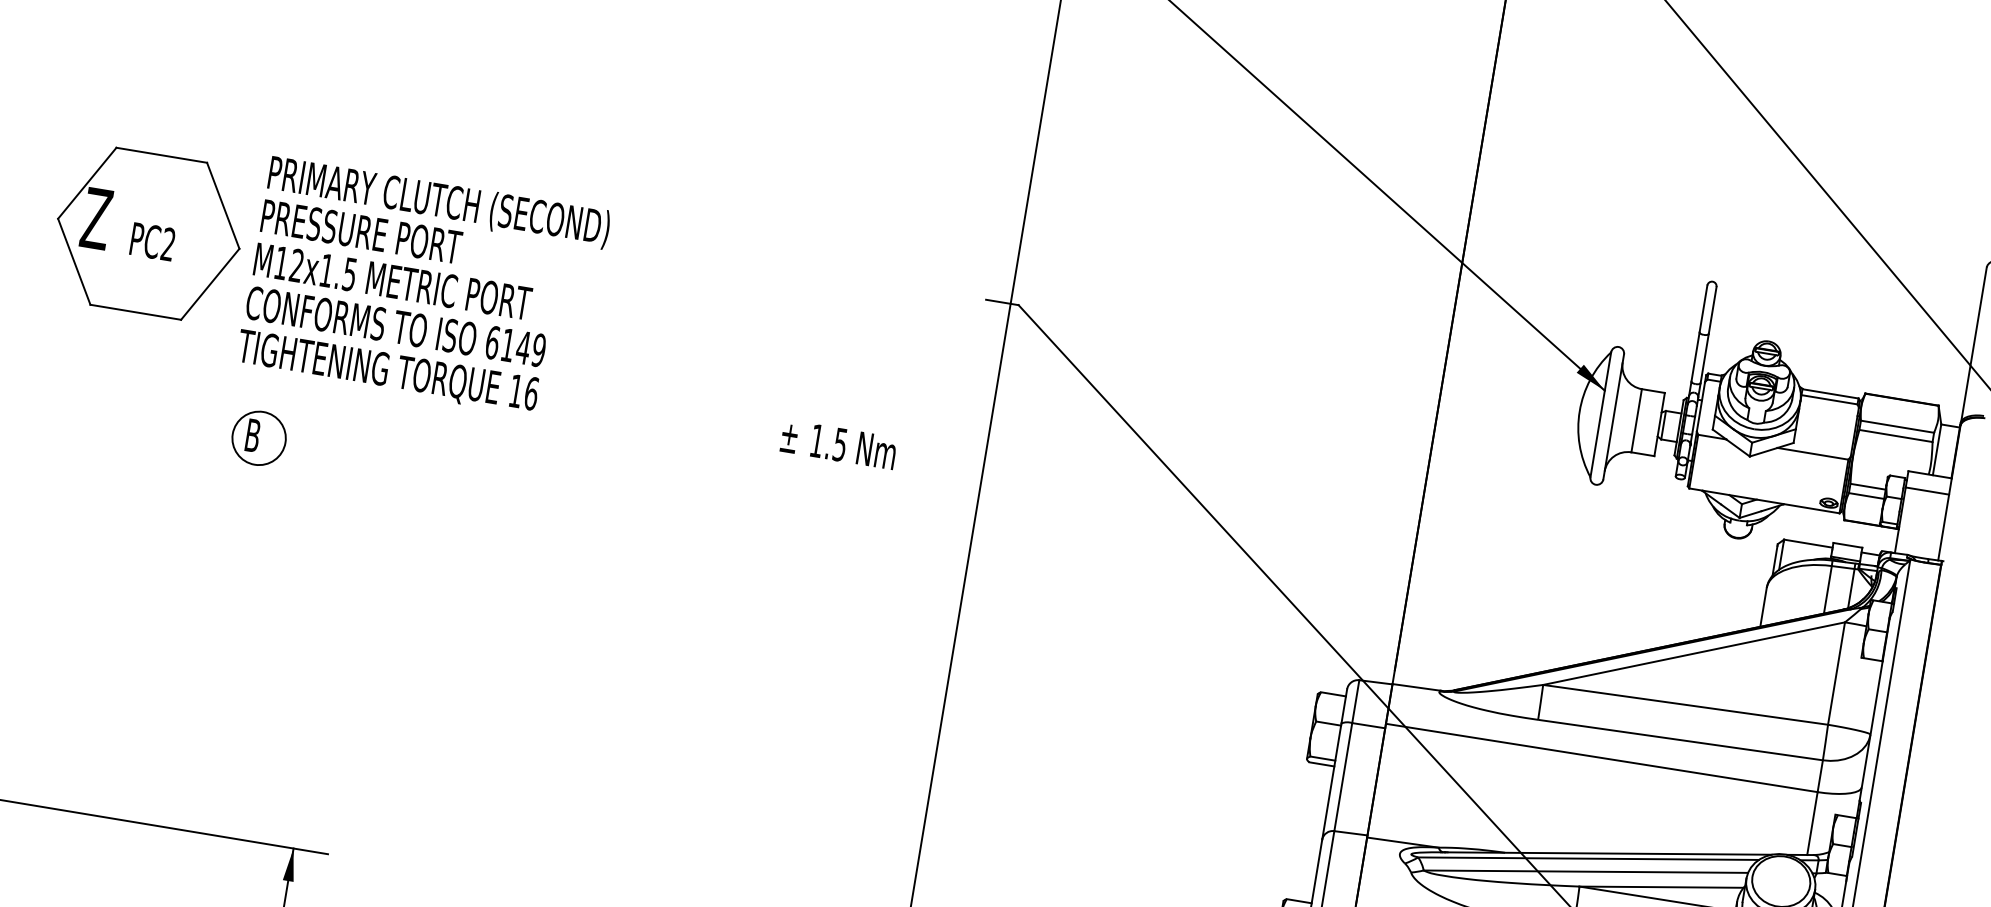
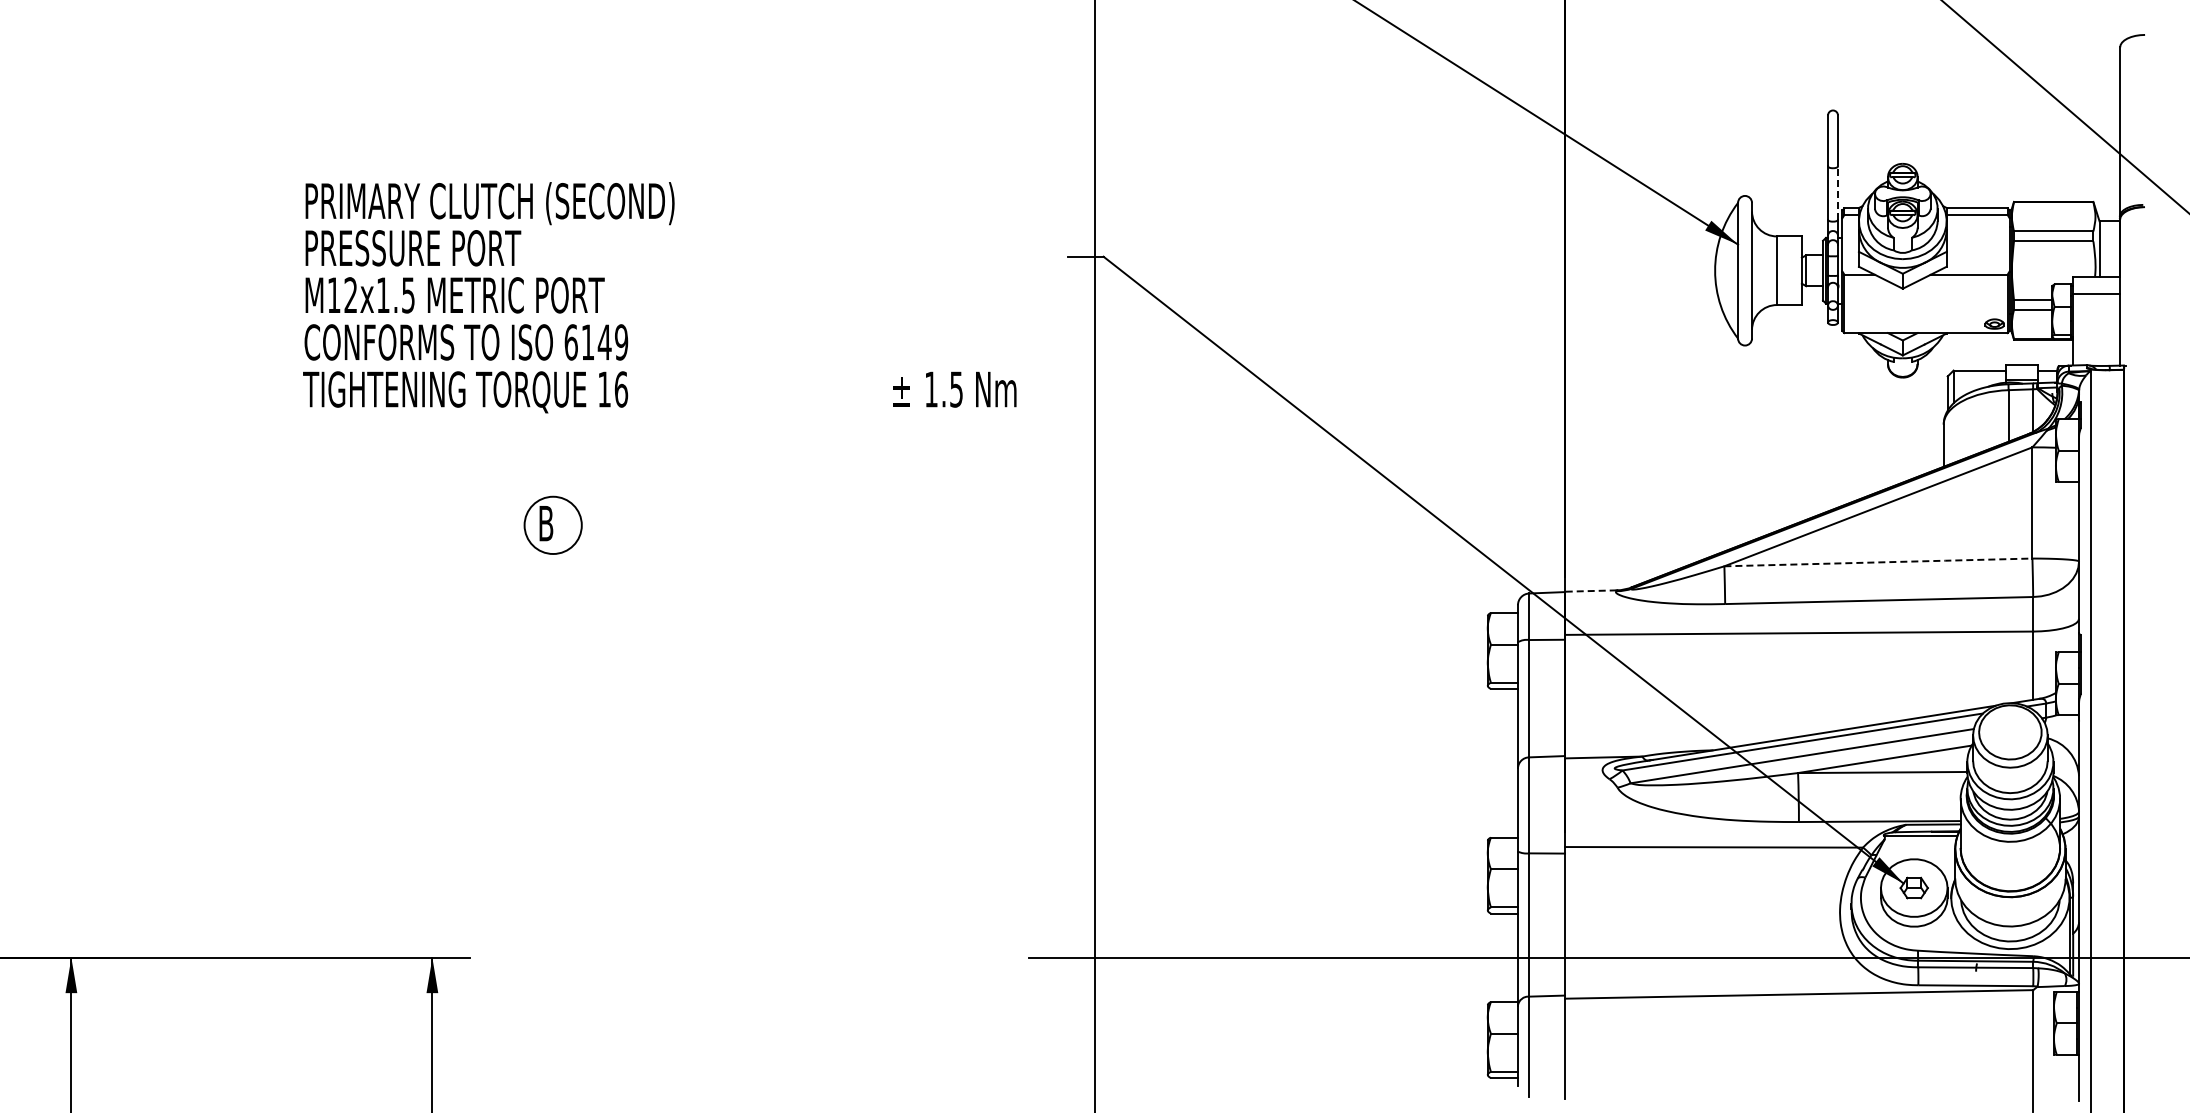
part: (148, 233) -> (171, 333), removed
text: (580, 314) -> (659, 297), moved
line: (1704, 358) -> (1837, 193), solid -> dashed
part: (258, 437) -> (552, 524), moved
line: (1416, 687) -> (1590, 591), solid -> dashed
line: (1686, 705) -> (1879, 562), solid -> dashed

